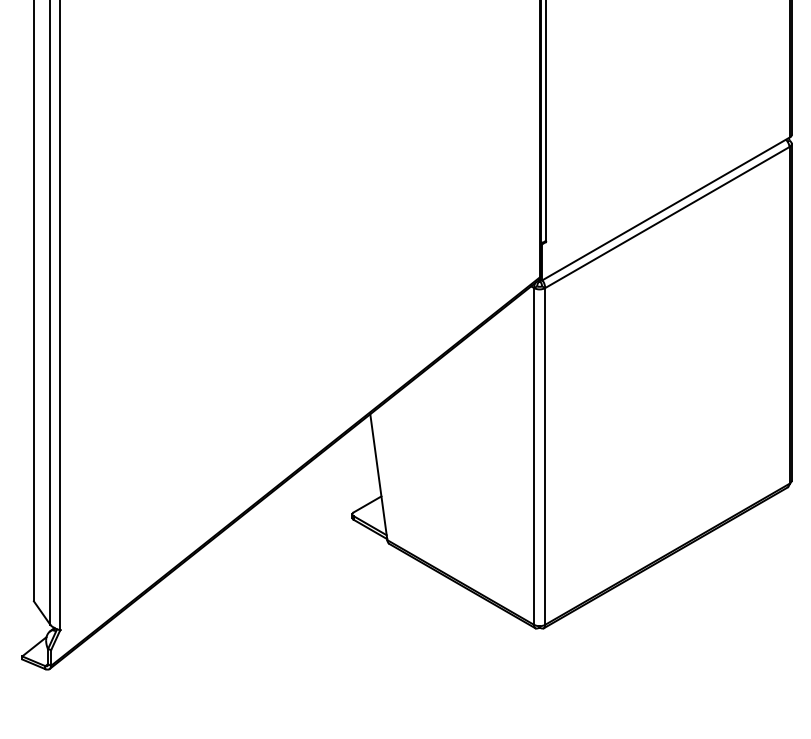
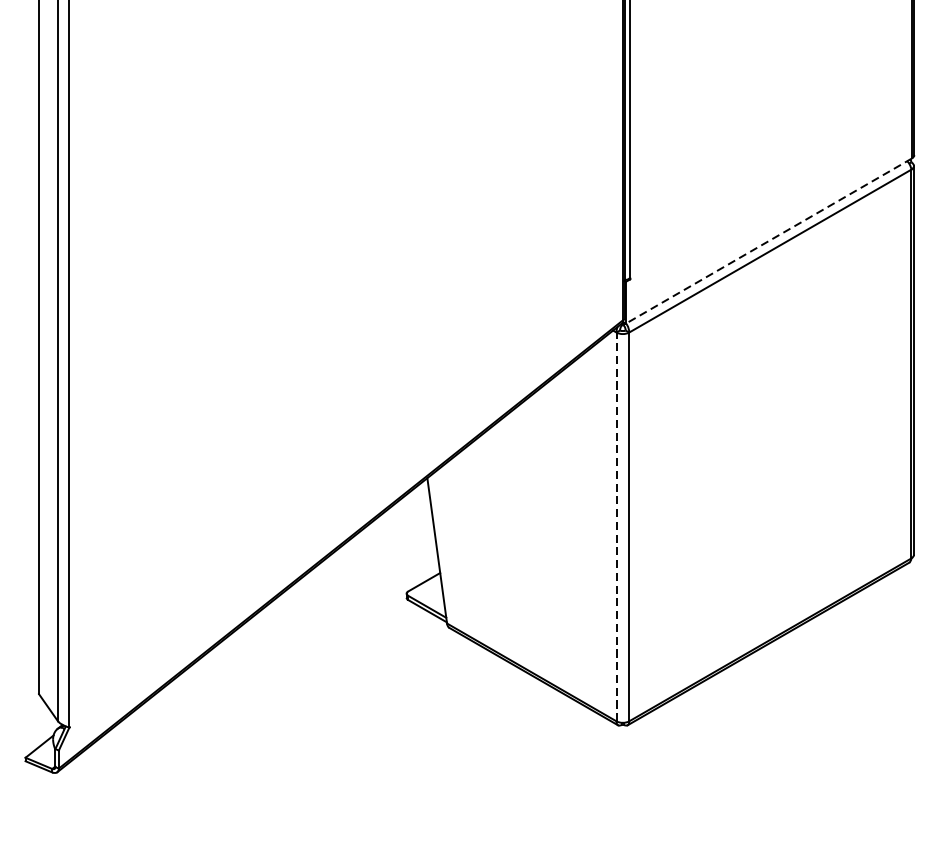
line: (665, 209) -> (768, 241), solid -> dashed
line: (534, 456) -> (616, 526), solid -> dashed

